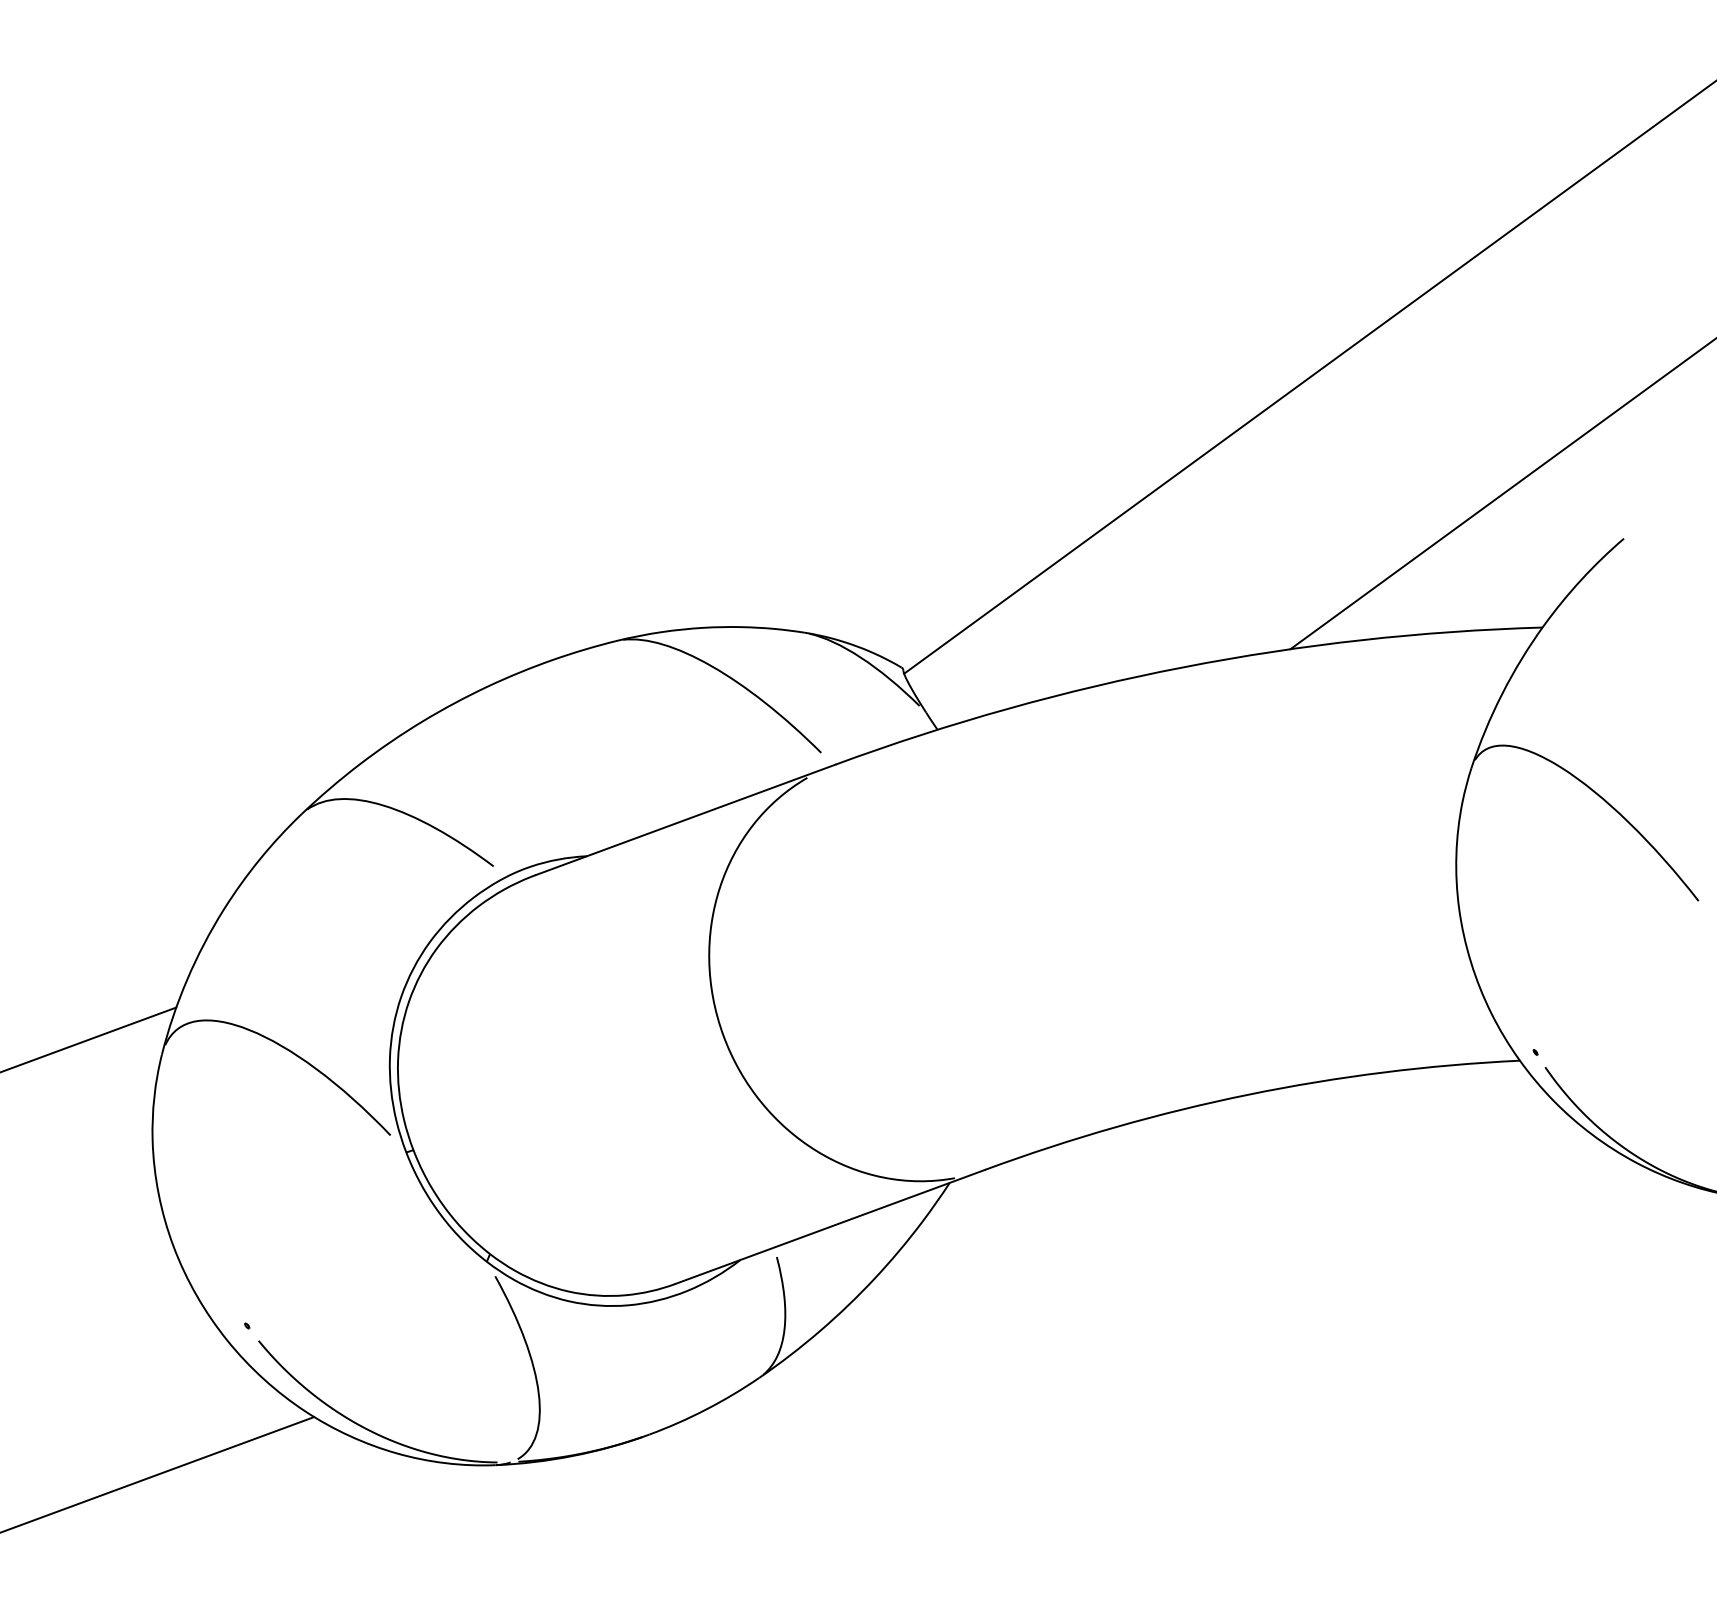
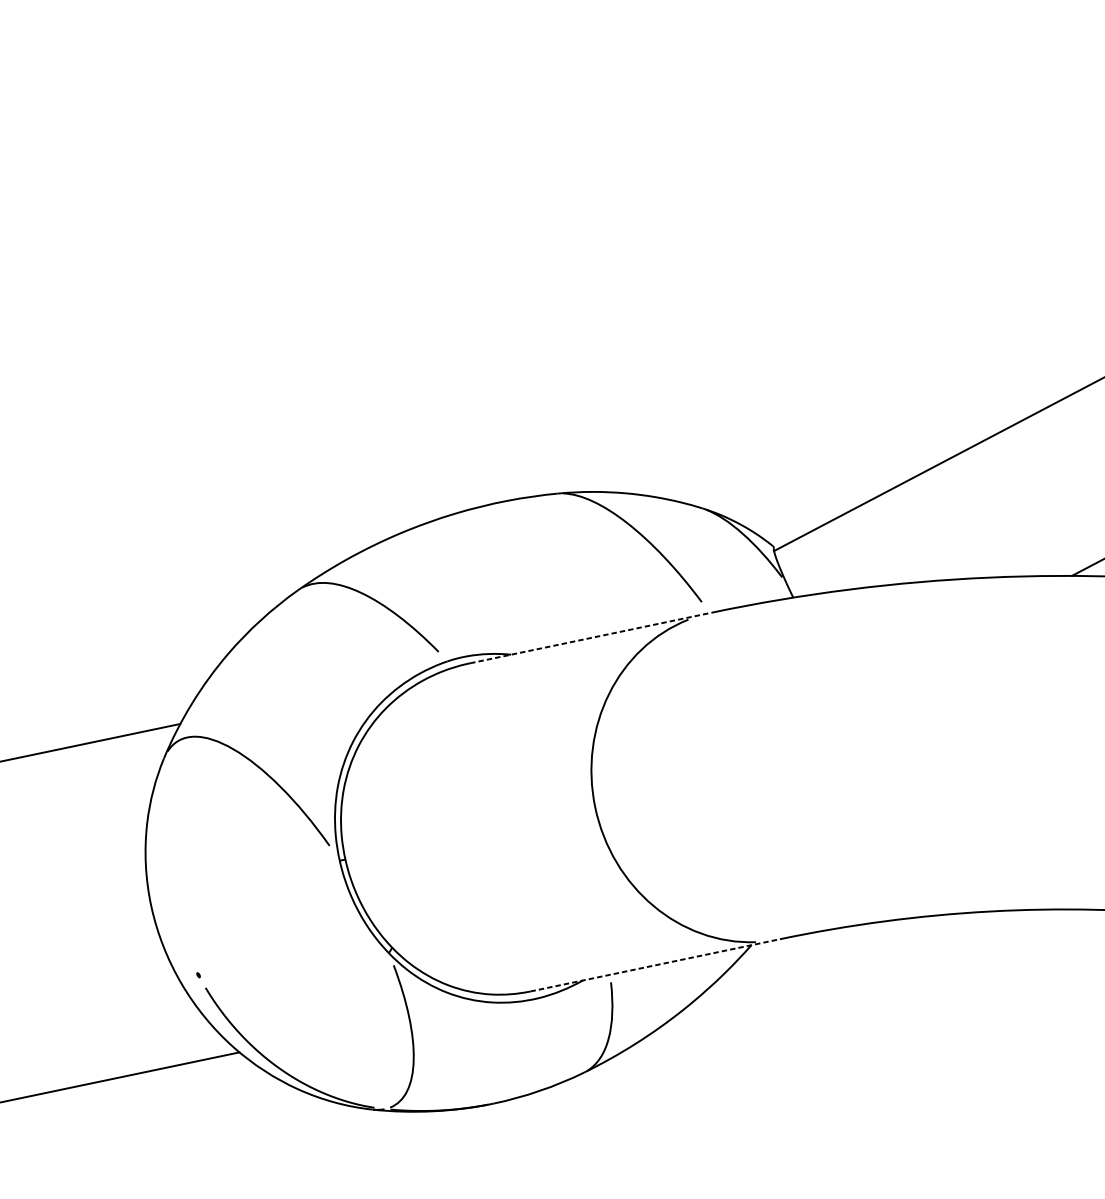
line: (685, 819) -> (590, 637), solid -> dashed
line: (830, 1226) -> (655, 965), solid -> dashed

